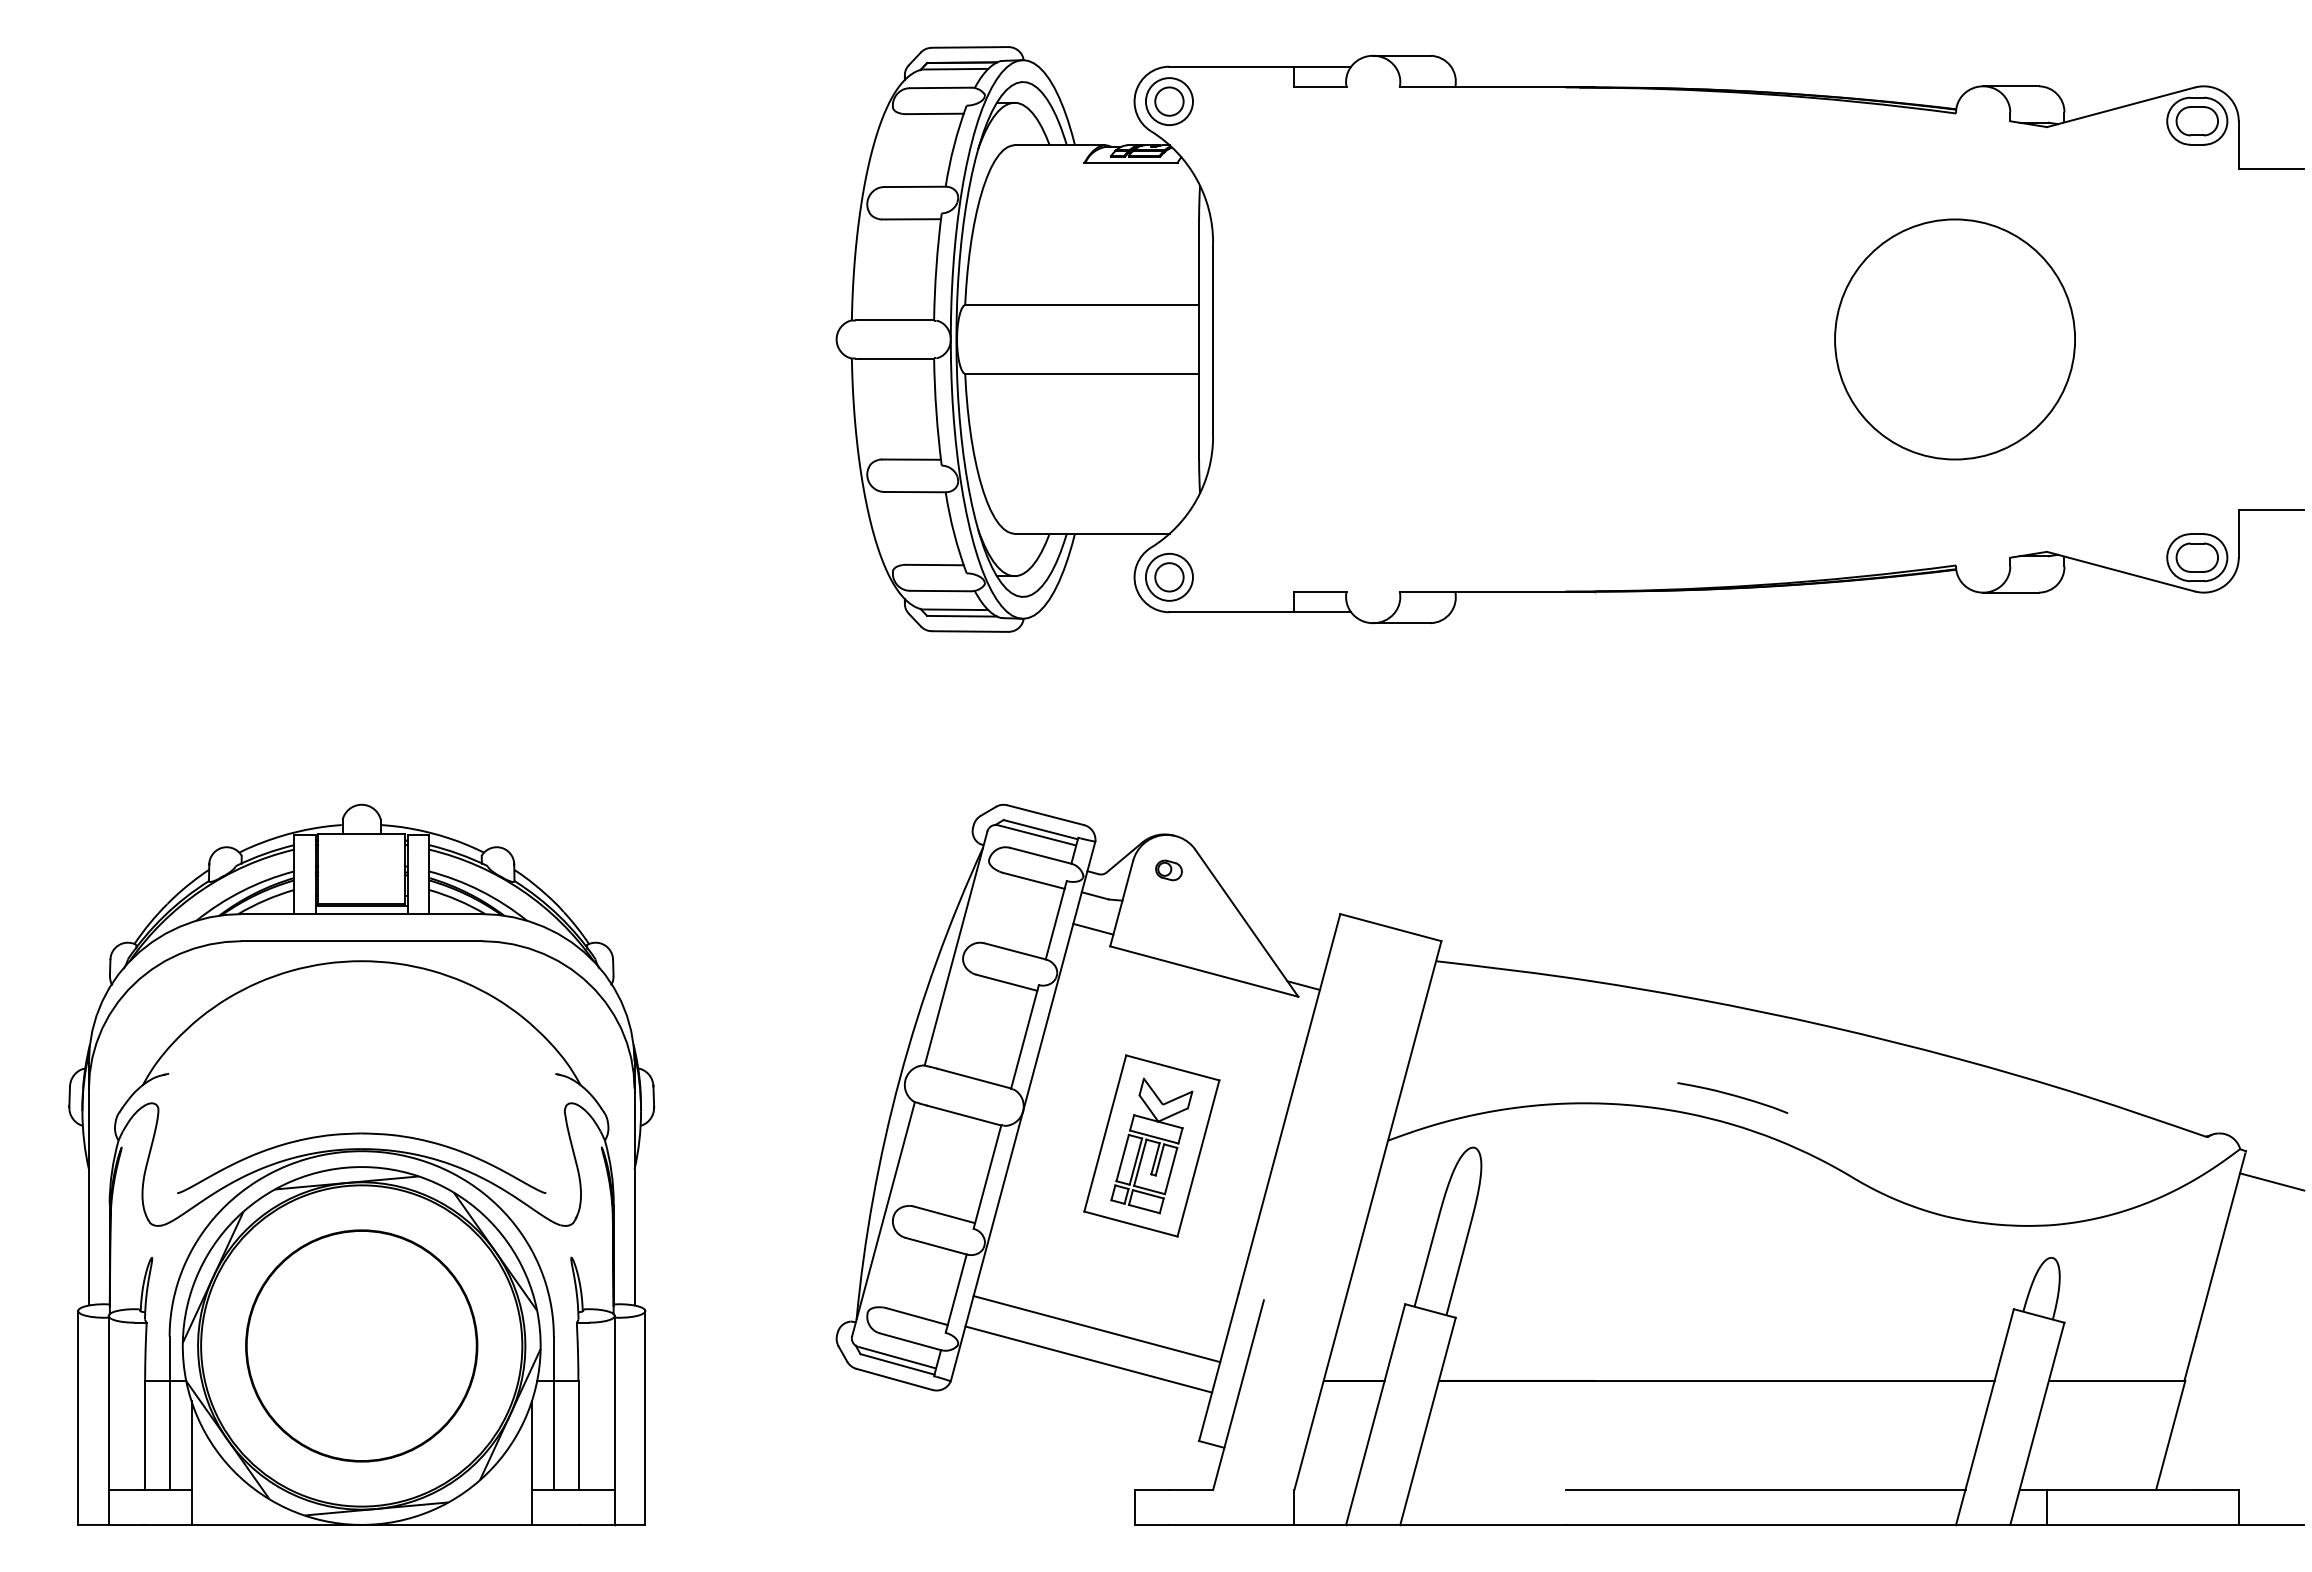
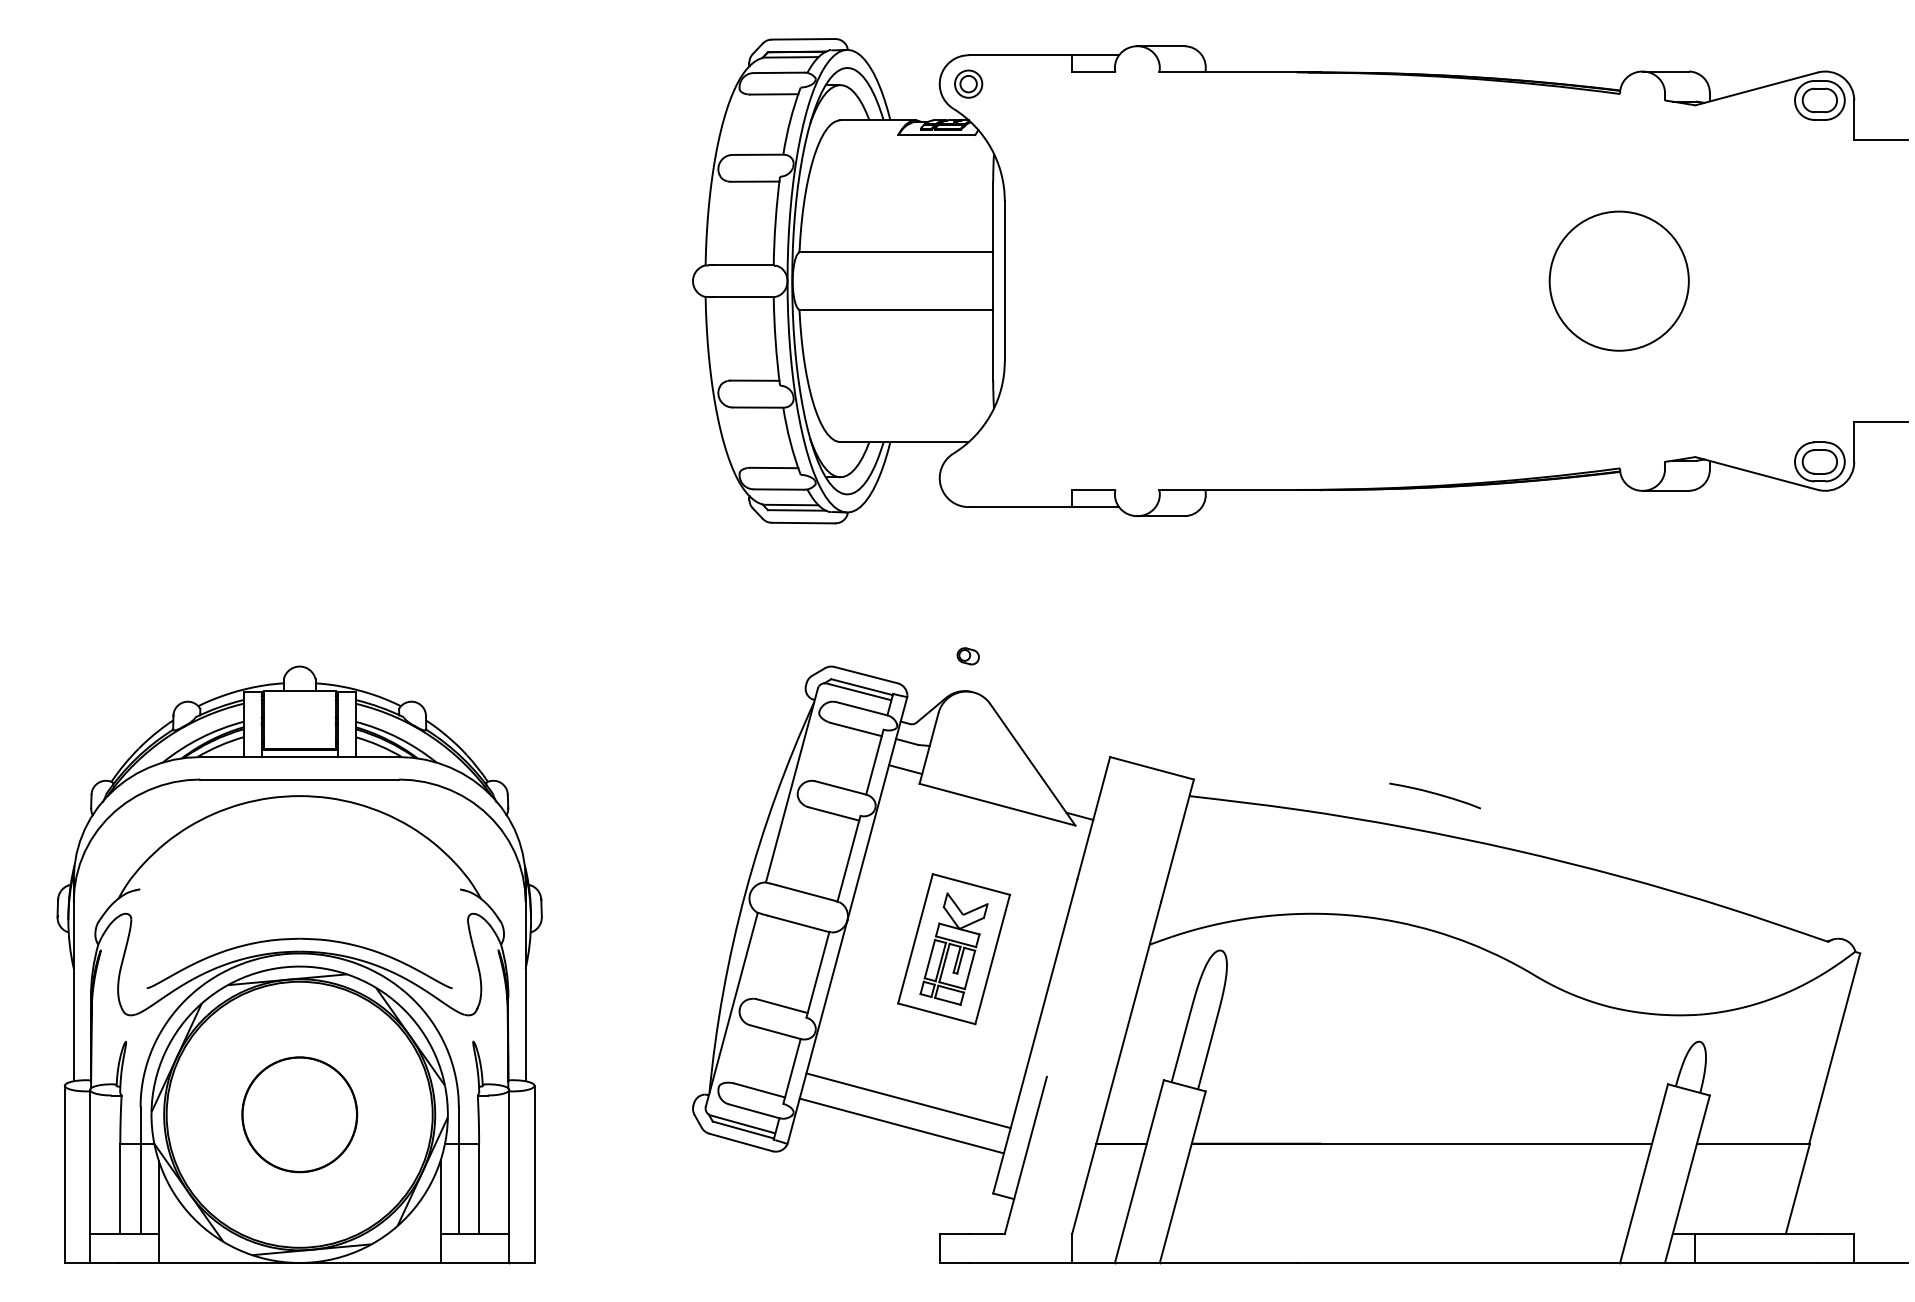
part: (1169, 101) -> (968, 84), size x0.7
circle: (1954, 339) -> (1618, 281), size x0.7
part: (1169, 576) -> (968, 477), removed
part: (1168, 870) -> (967, 656), moved
curve: (1733, 1096) -> (1435, 794), moved
line: (2272, 1181) -> (1882, 978), removed
circle: (361, 1345) -> (299, 1114), size x0.6
line: (1765, 1490) -> (1462, 1234), removed

